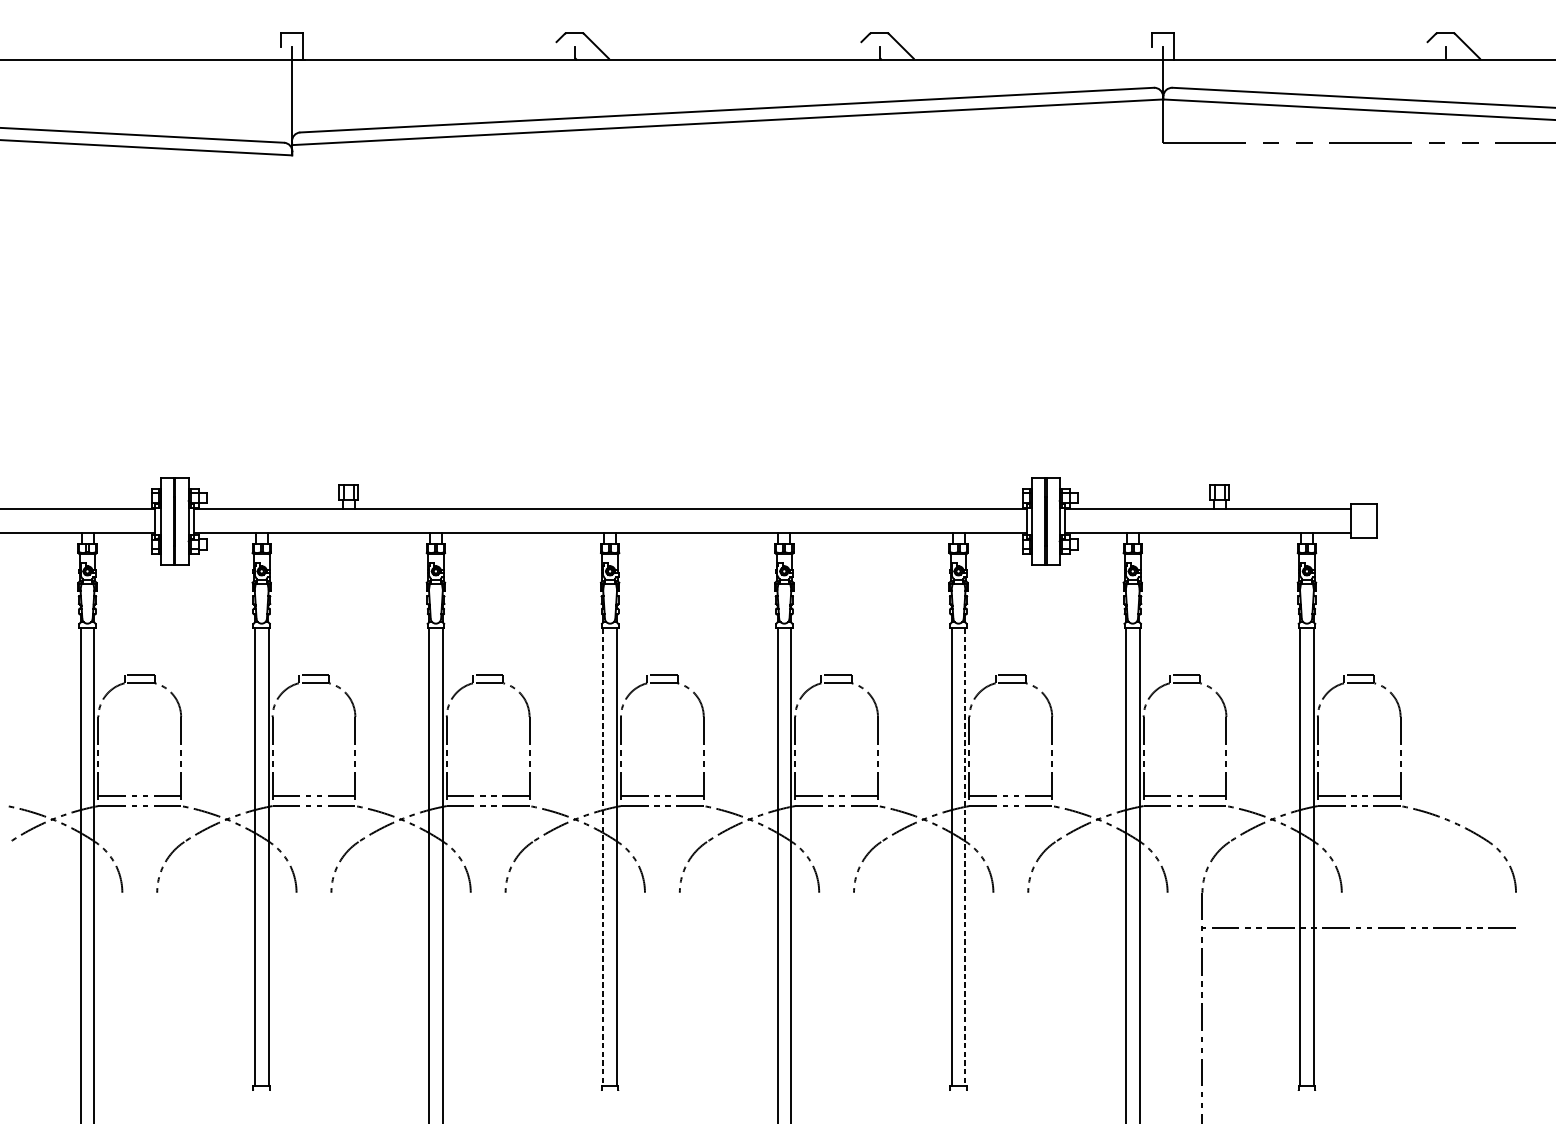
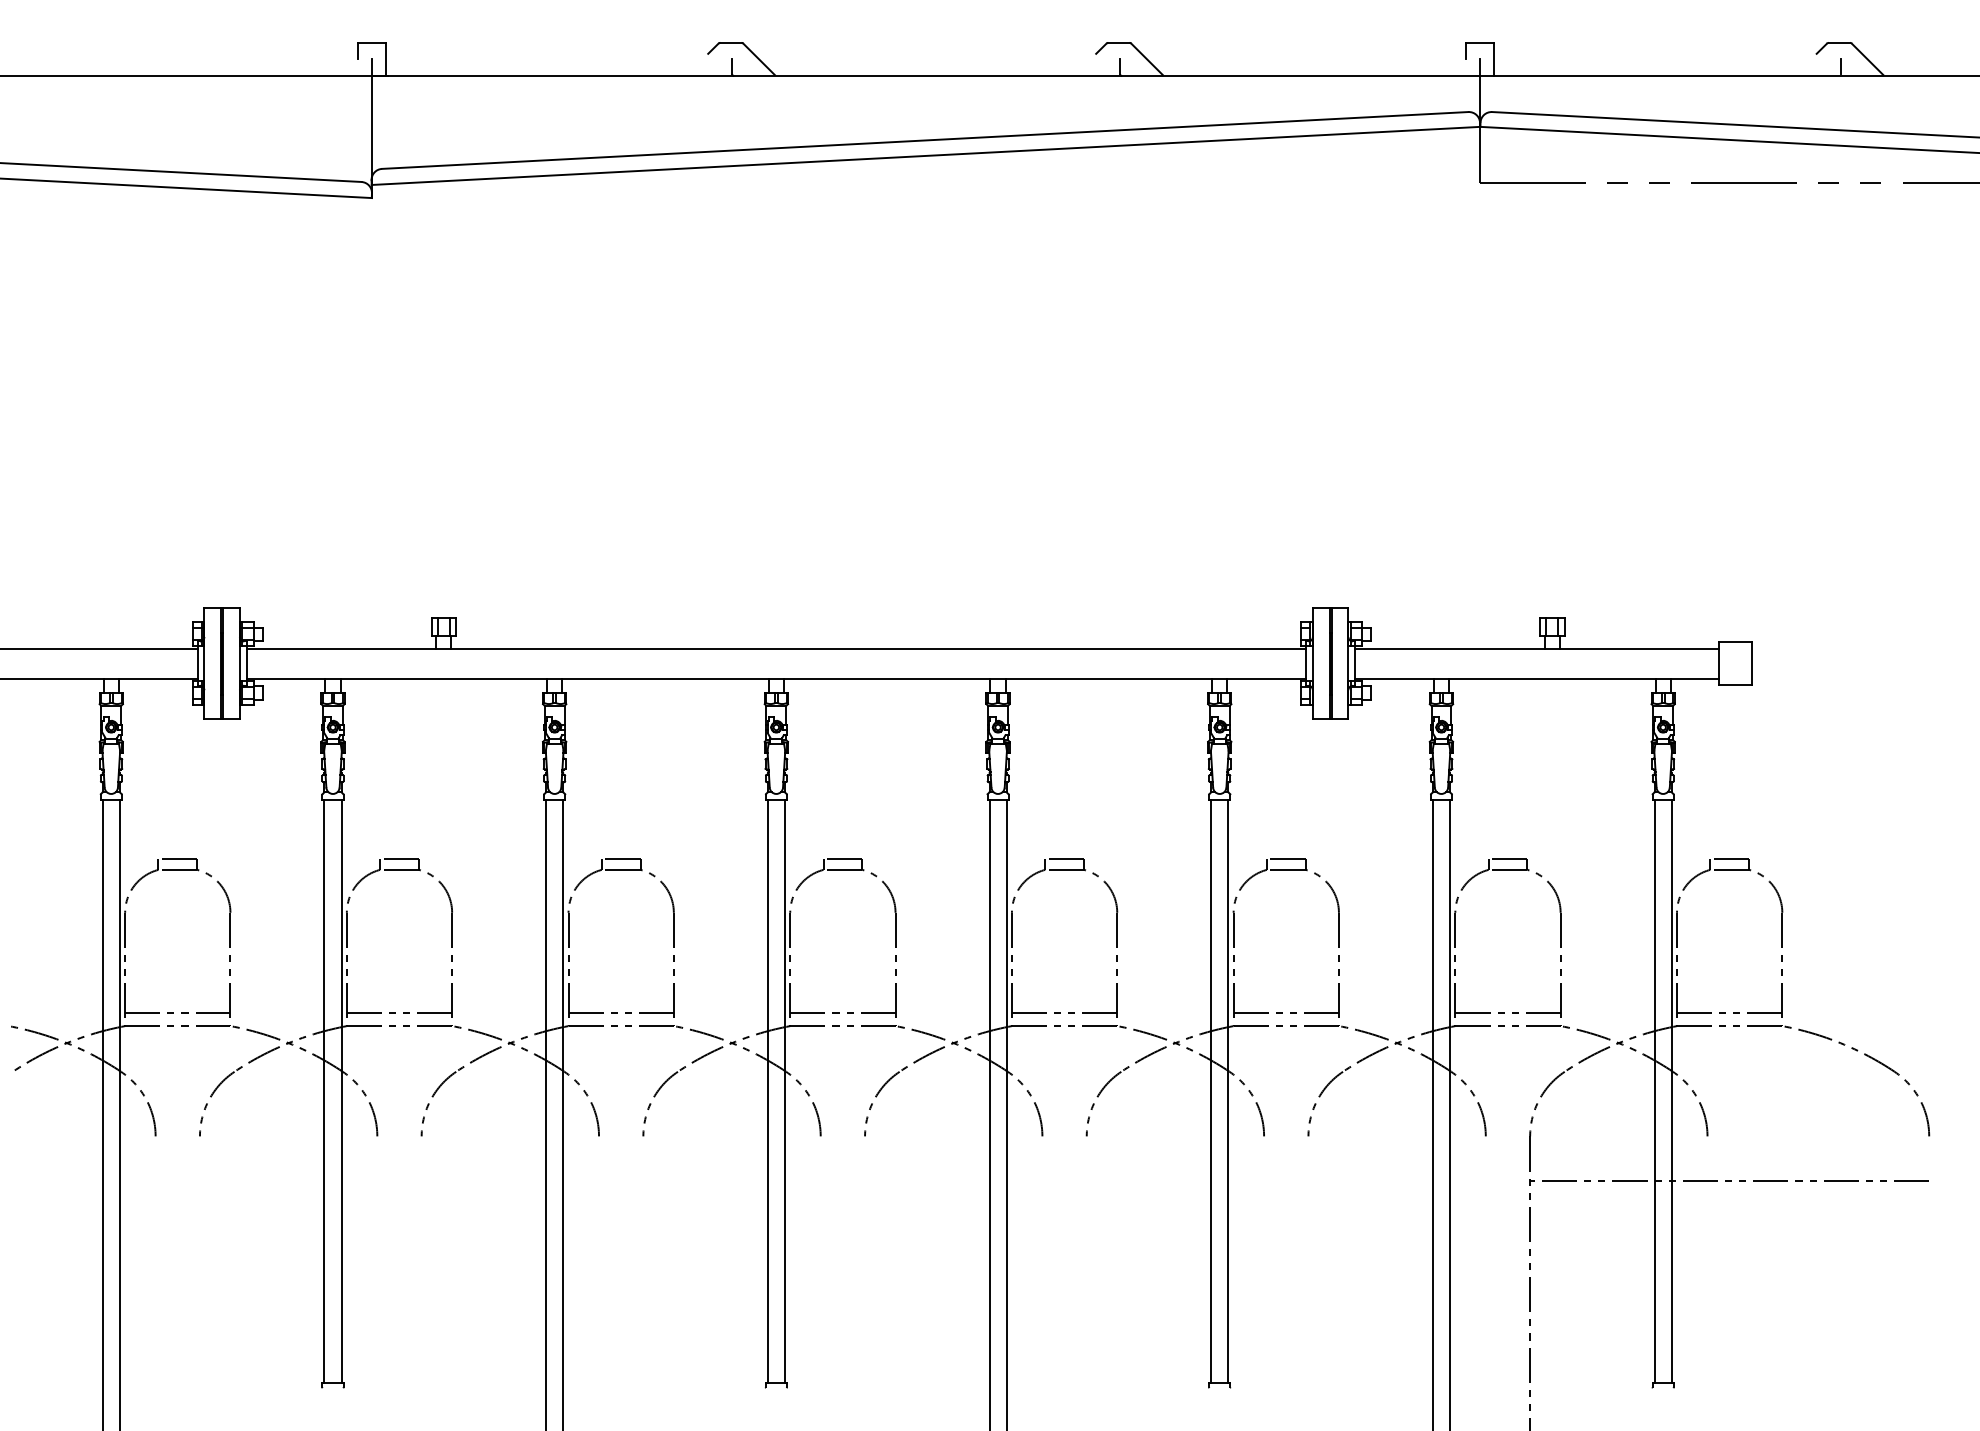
line: (603, 857) -> (767, 1091), dashed -> solid
line: (965, 857) -> (1228, 1091), dashed -> solid

